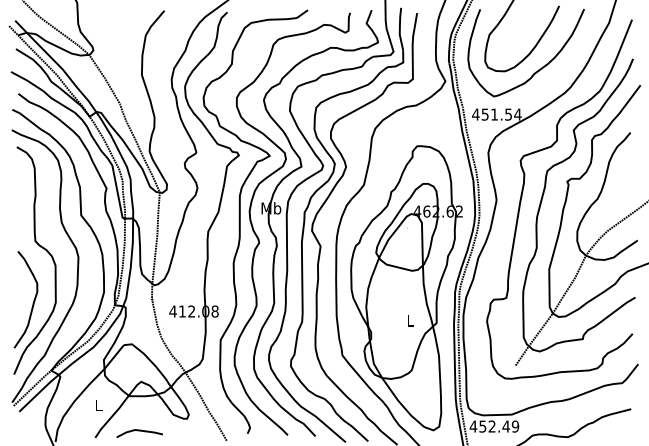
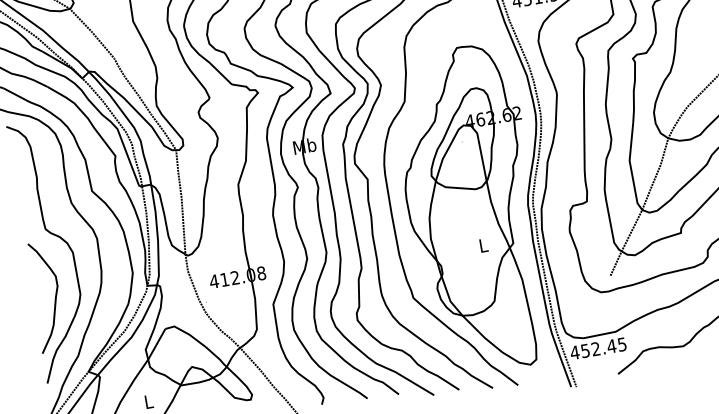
text: (515, 426) -> (622, 344), 452.49 -> 452.45

